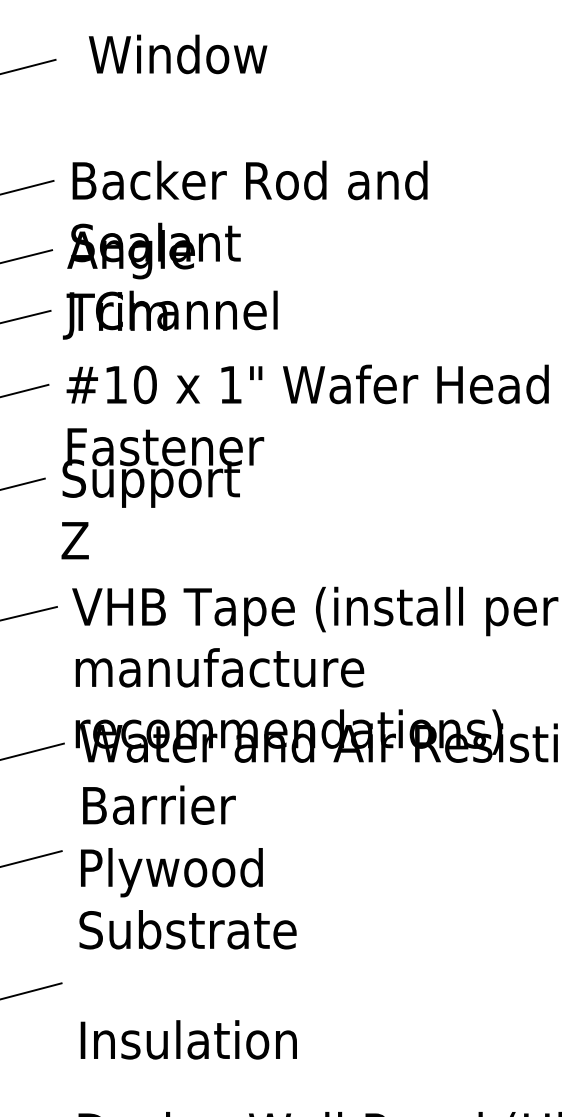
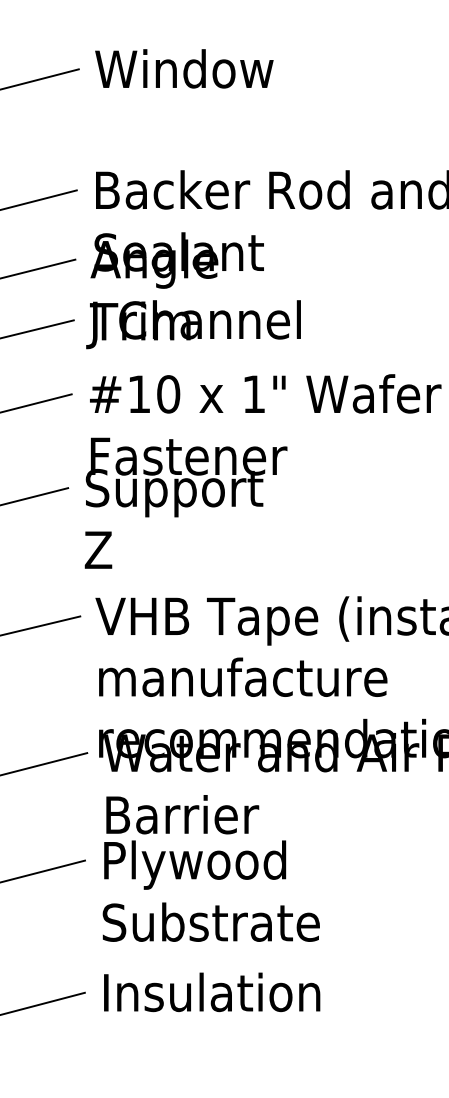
text: (177, 54) -> (183, 68), moved
text: (187, 898) -> (210, 890), moved
text: (188, 1039) -> (211, 991), moved

